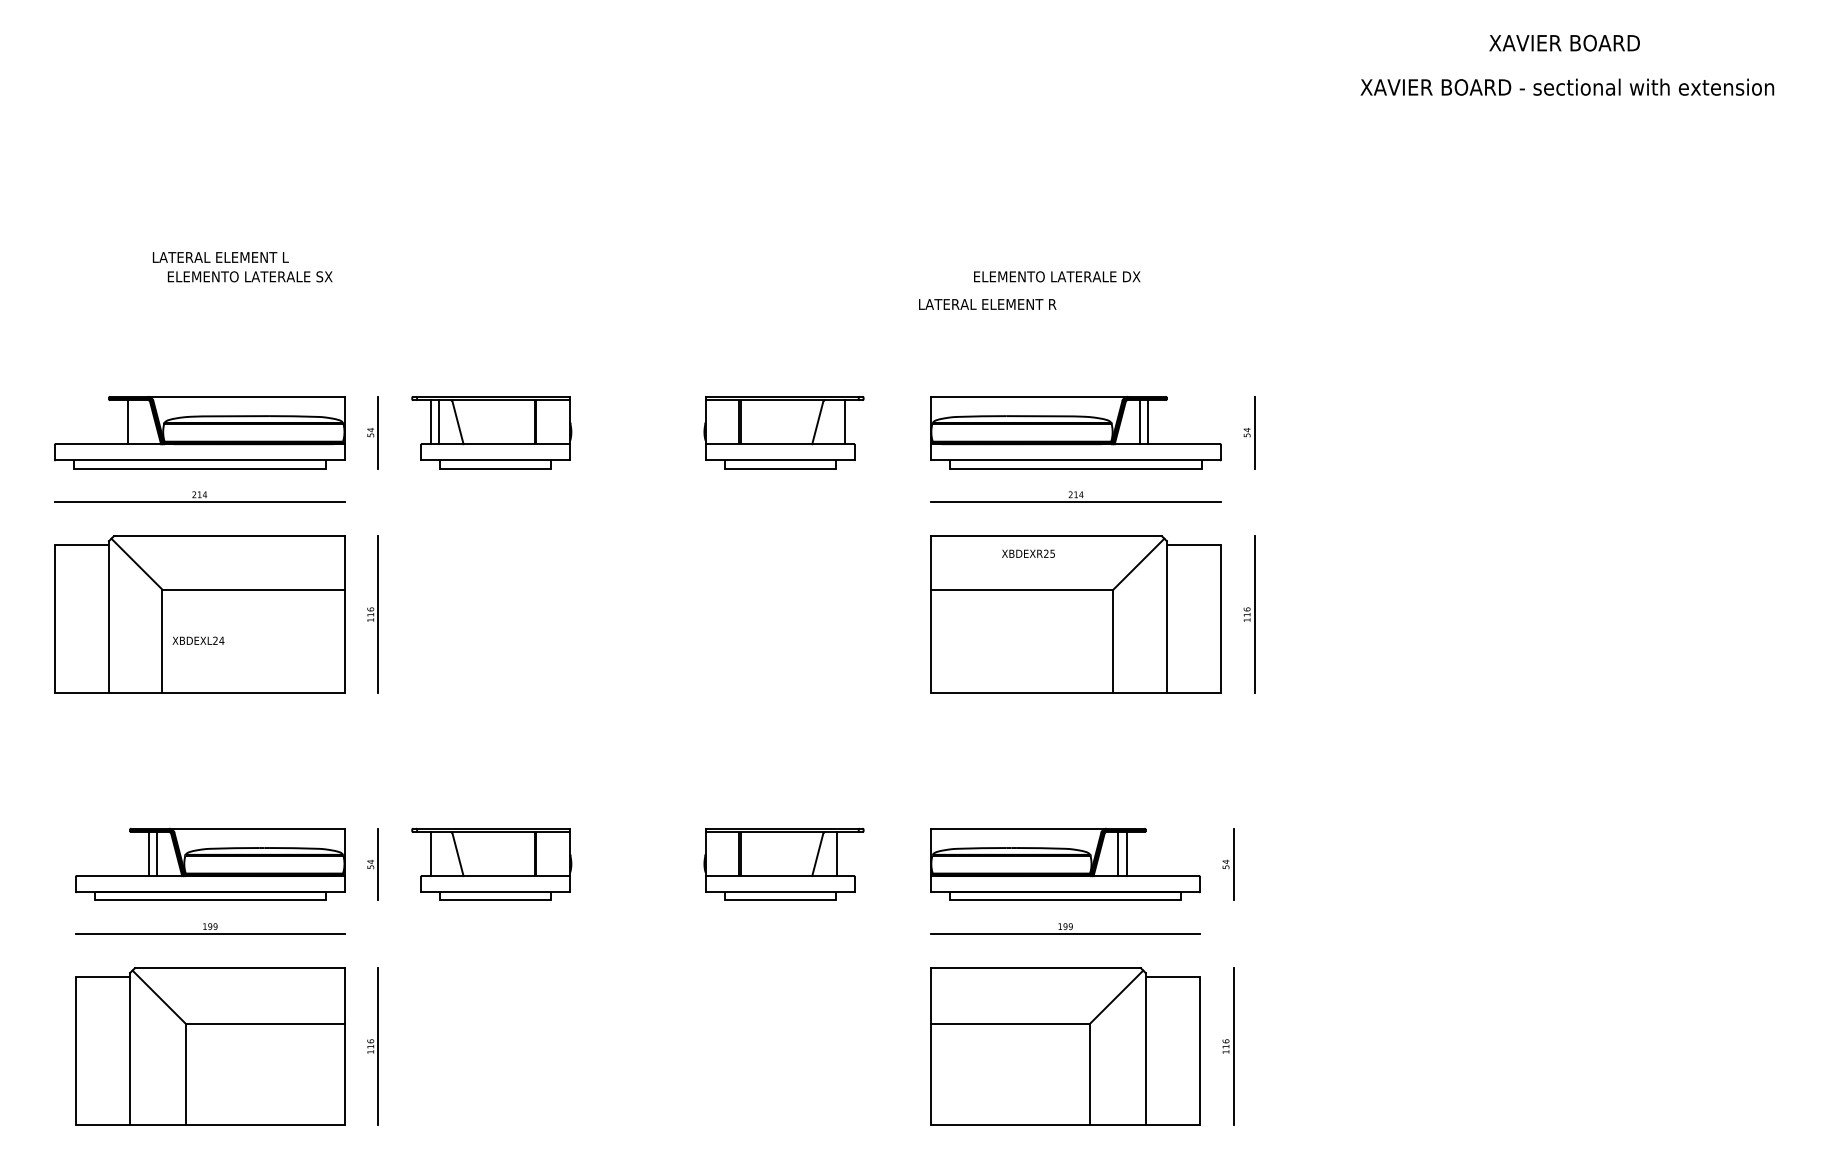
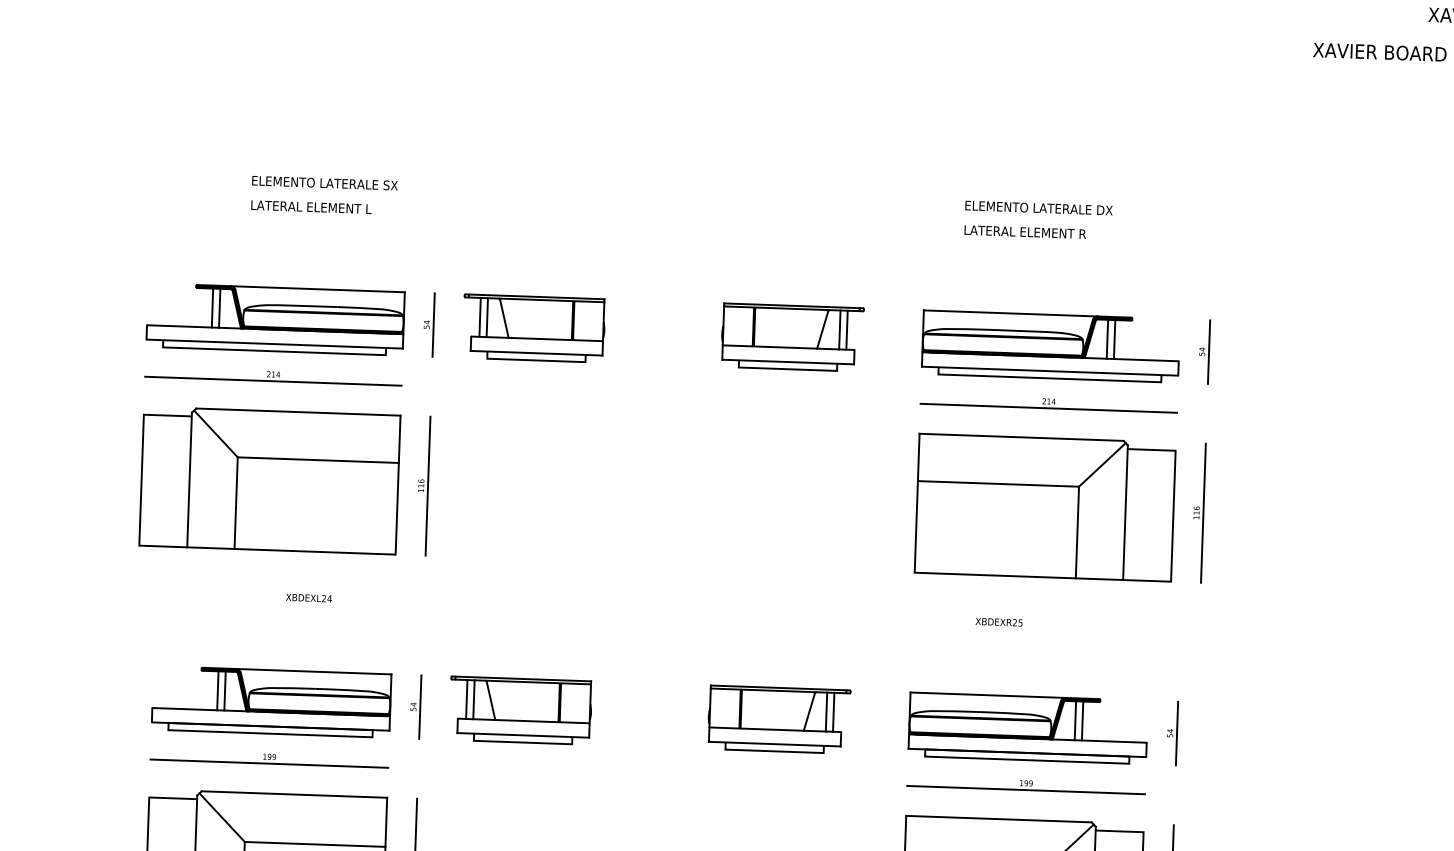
text: (220, 257) -> (311, 207), moved
text: (987, 304) -> (1025, 232), moved
line: (136, 422) -> (219, 308), added
line: (837, 422) -> (840, 330), added
text: (1028, 553) -> (999, 621), moved
text: (198, 640) -> (309, 597), moved
line: (438, 854) -> (473, 700), added
line: (845, 854) -> (833, 712), added

